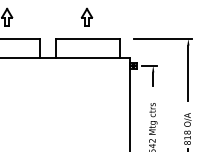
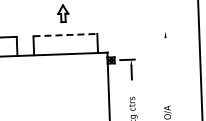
line: (88, 38) -> (65, 34), solid -> dashed
line: (162, 38) -> (139, 32), removed
line: (188, 72) -> (166, 65), removed

